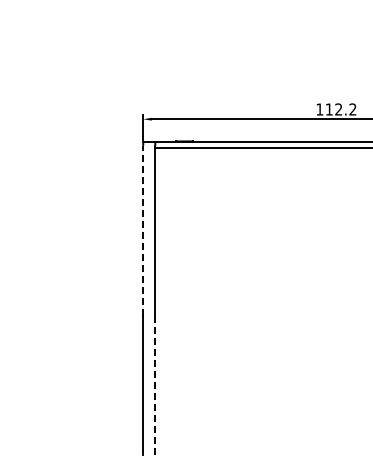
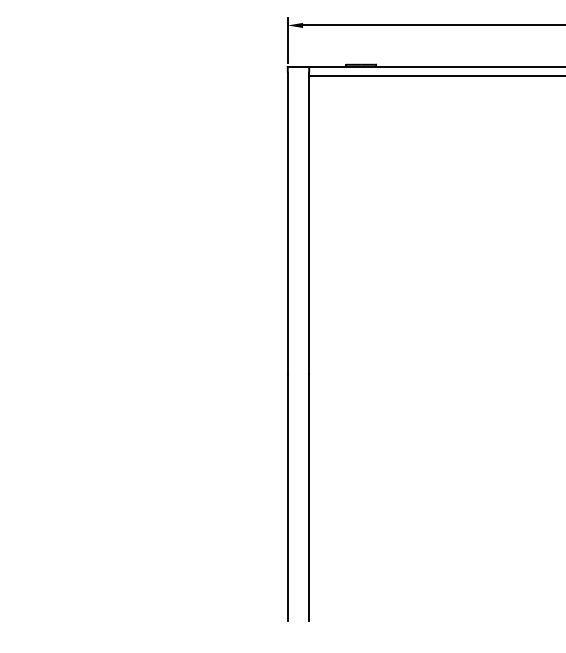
line: (143, 230) -> (288, 222), dashed -> solid
line: (155, 385) -> (309, 497), dashed -> solid

